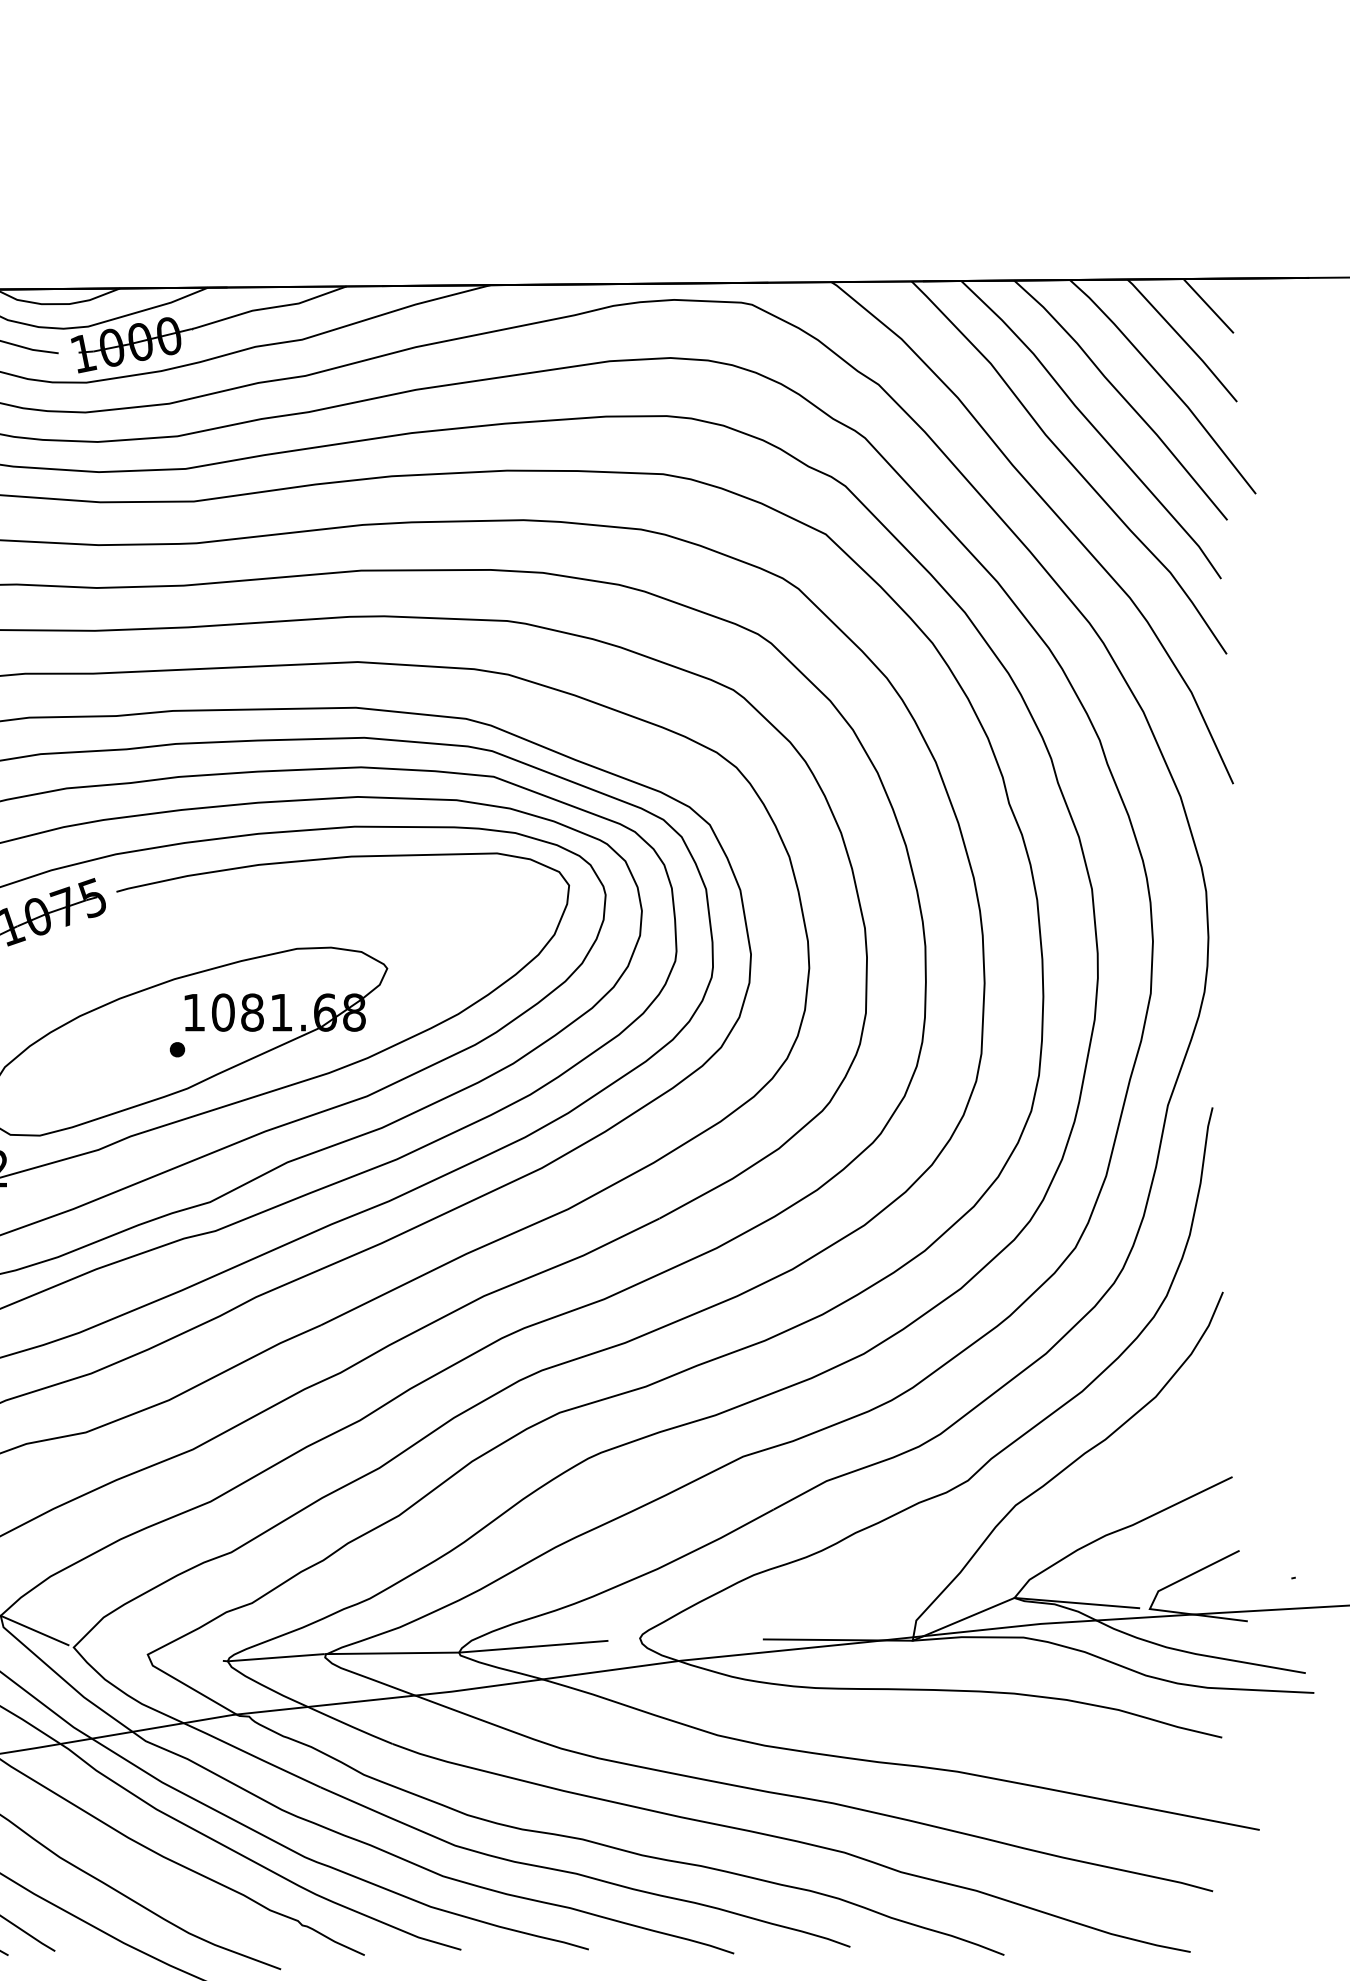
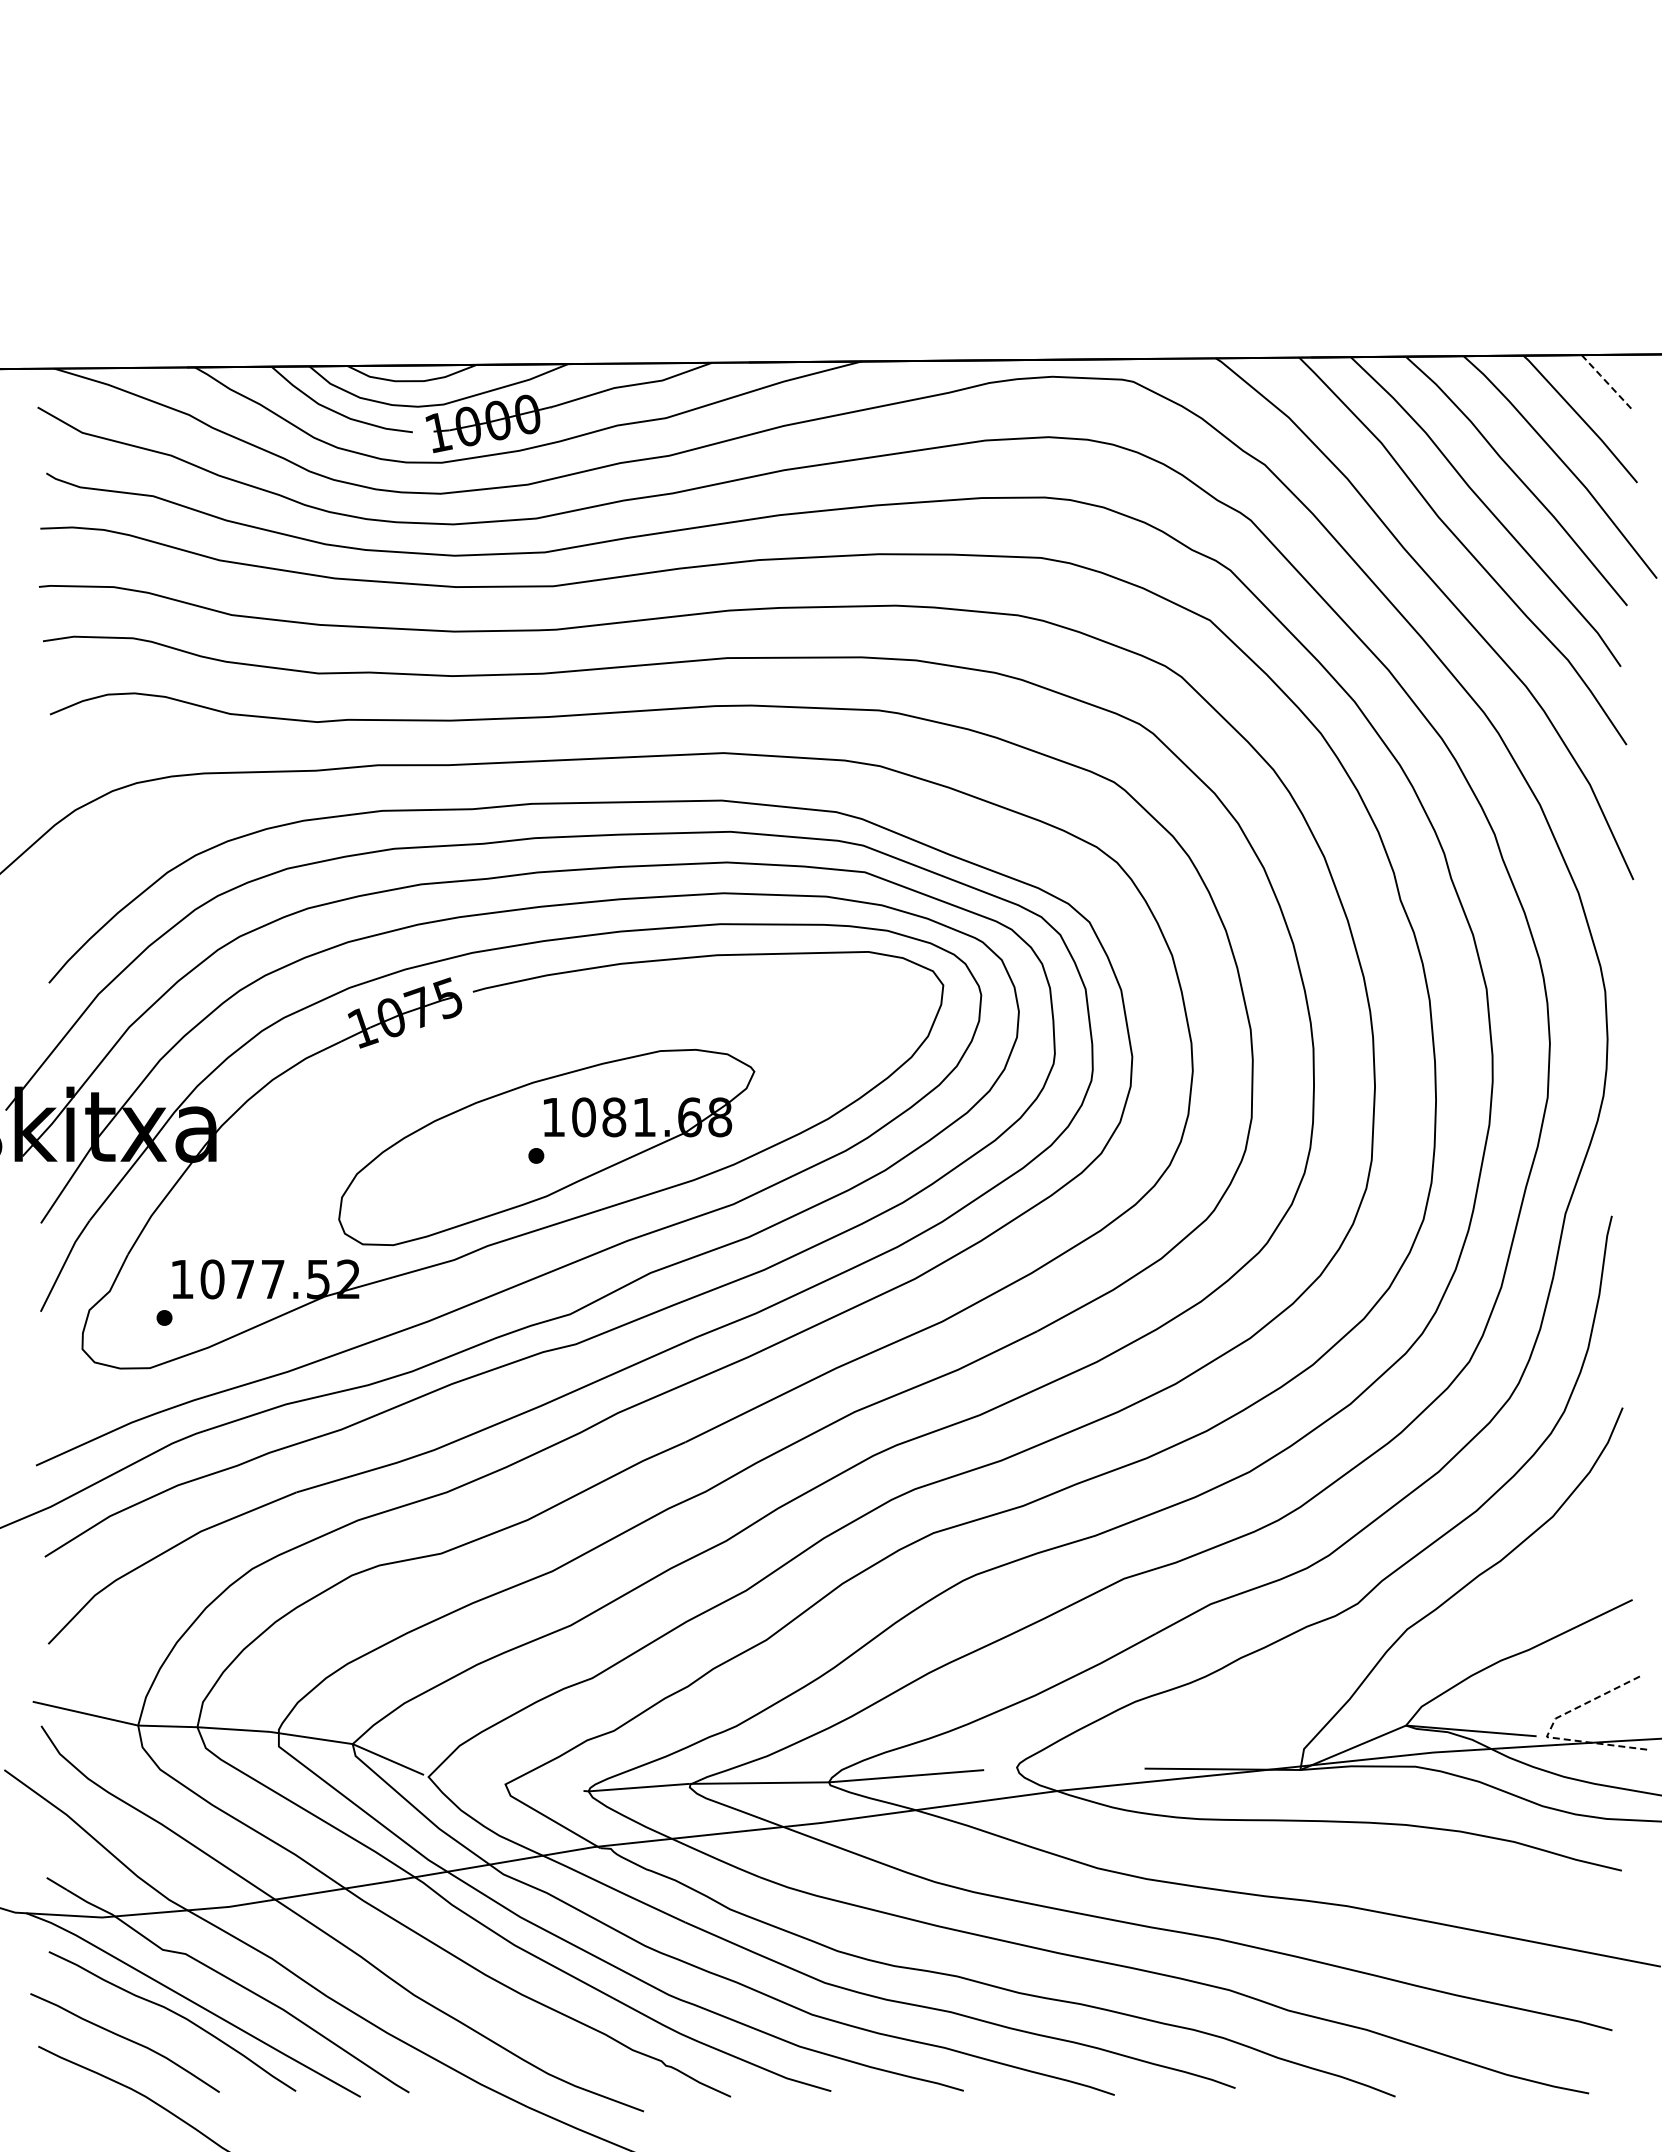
line: (1208, 306) -> (1607, 383), solid -> dashed
line: (1152, 1603) -> (1549, 1731), solid -> dashed

